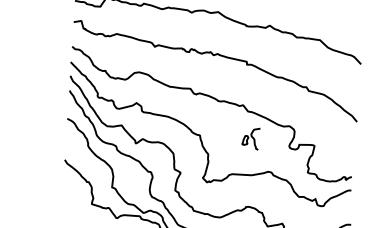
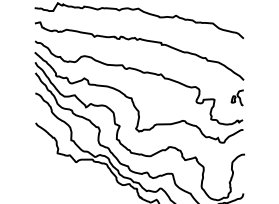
part: (249, 137) -> (236, 97), moved

